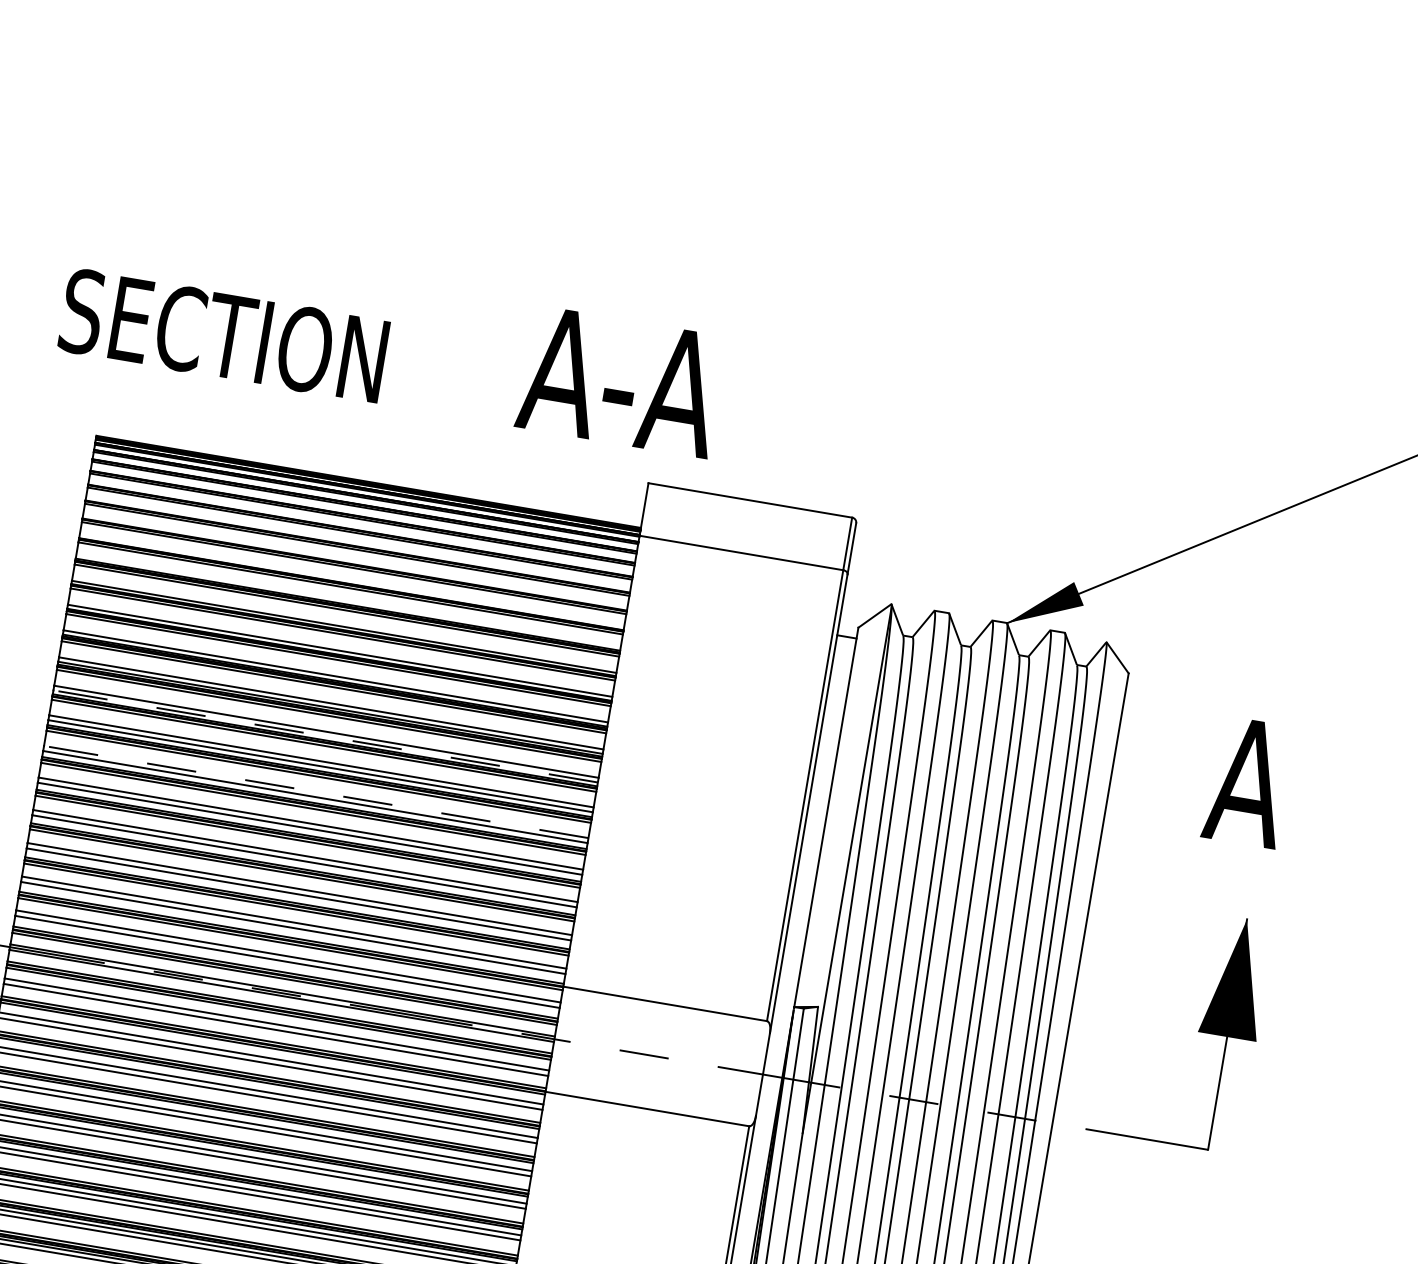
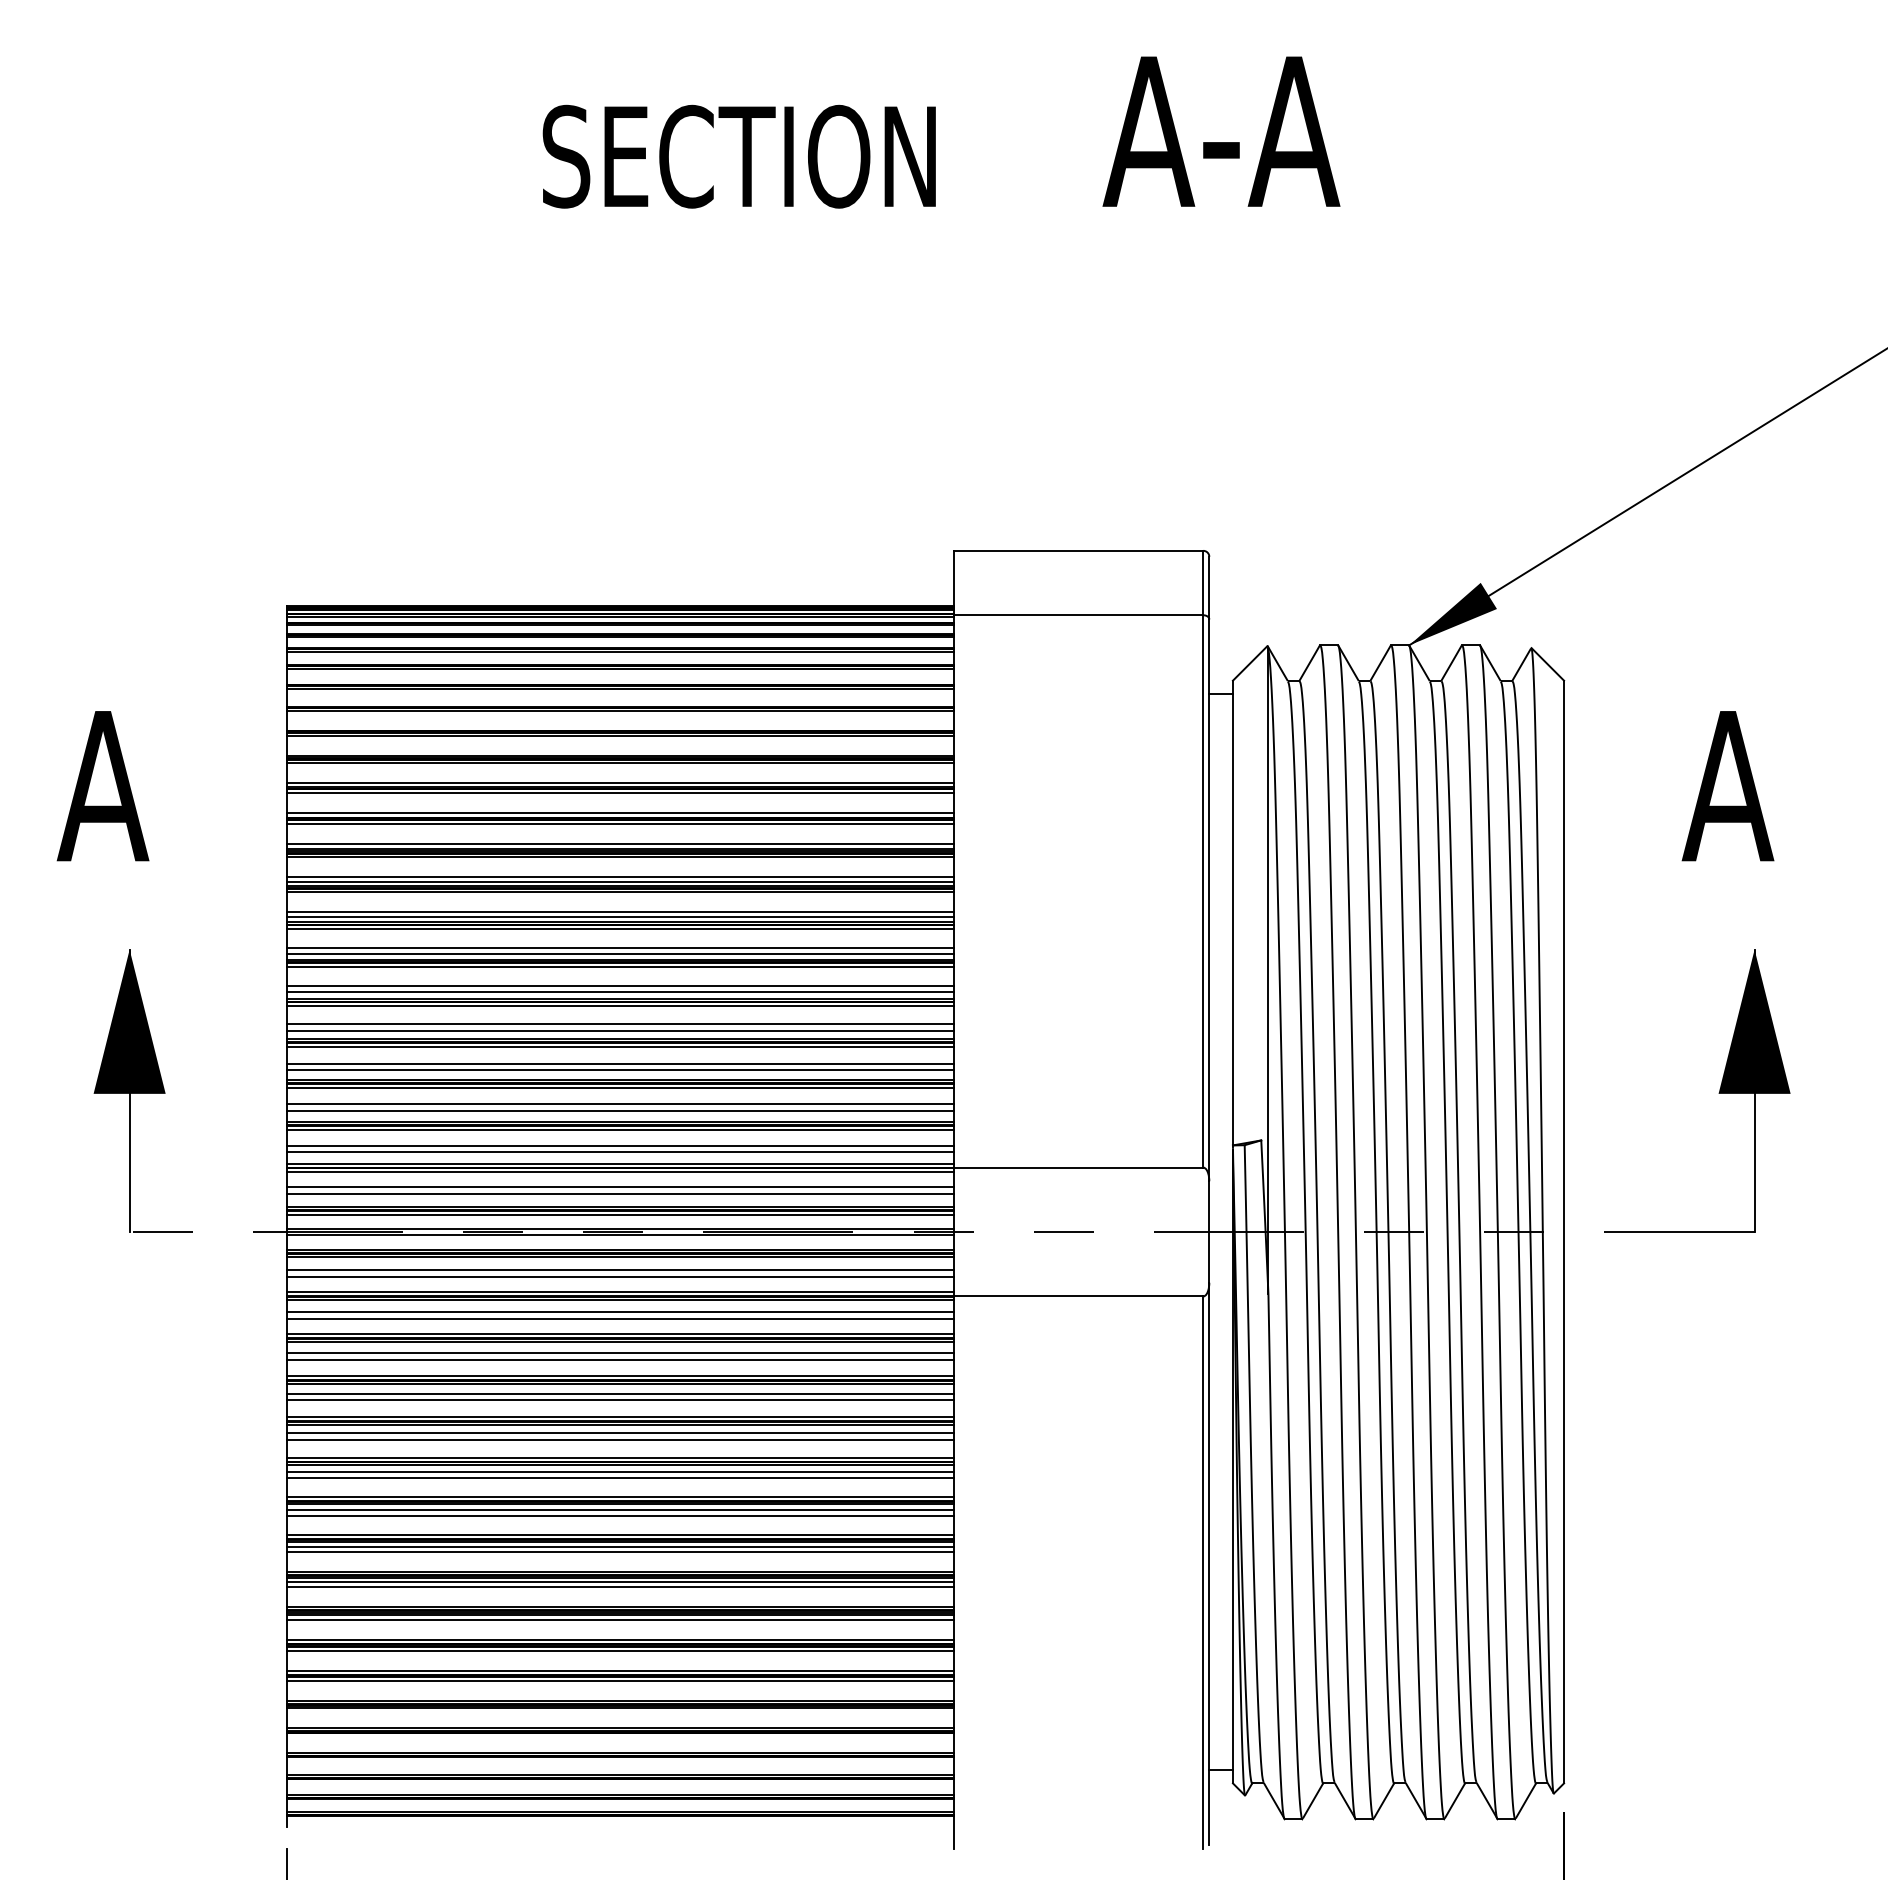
text: (392, 343) -> (941, 132), moved
line: (324, 736) -> (619, 917), dashed -> solid
line: (315, 791) -> (619, 985), dashed -> solid

